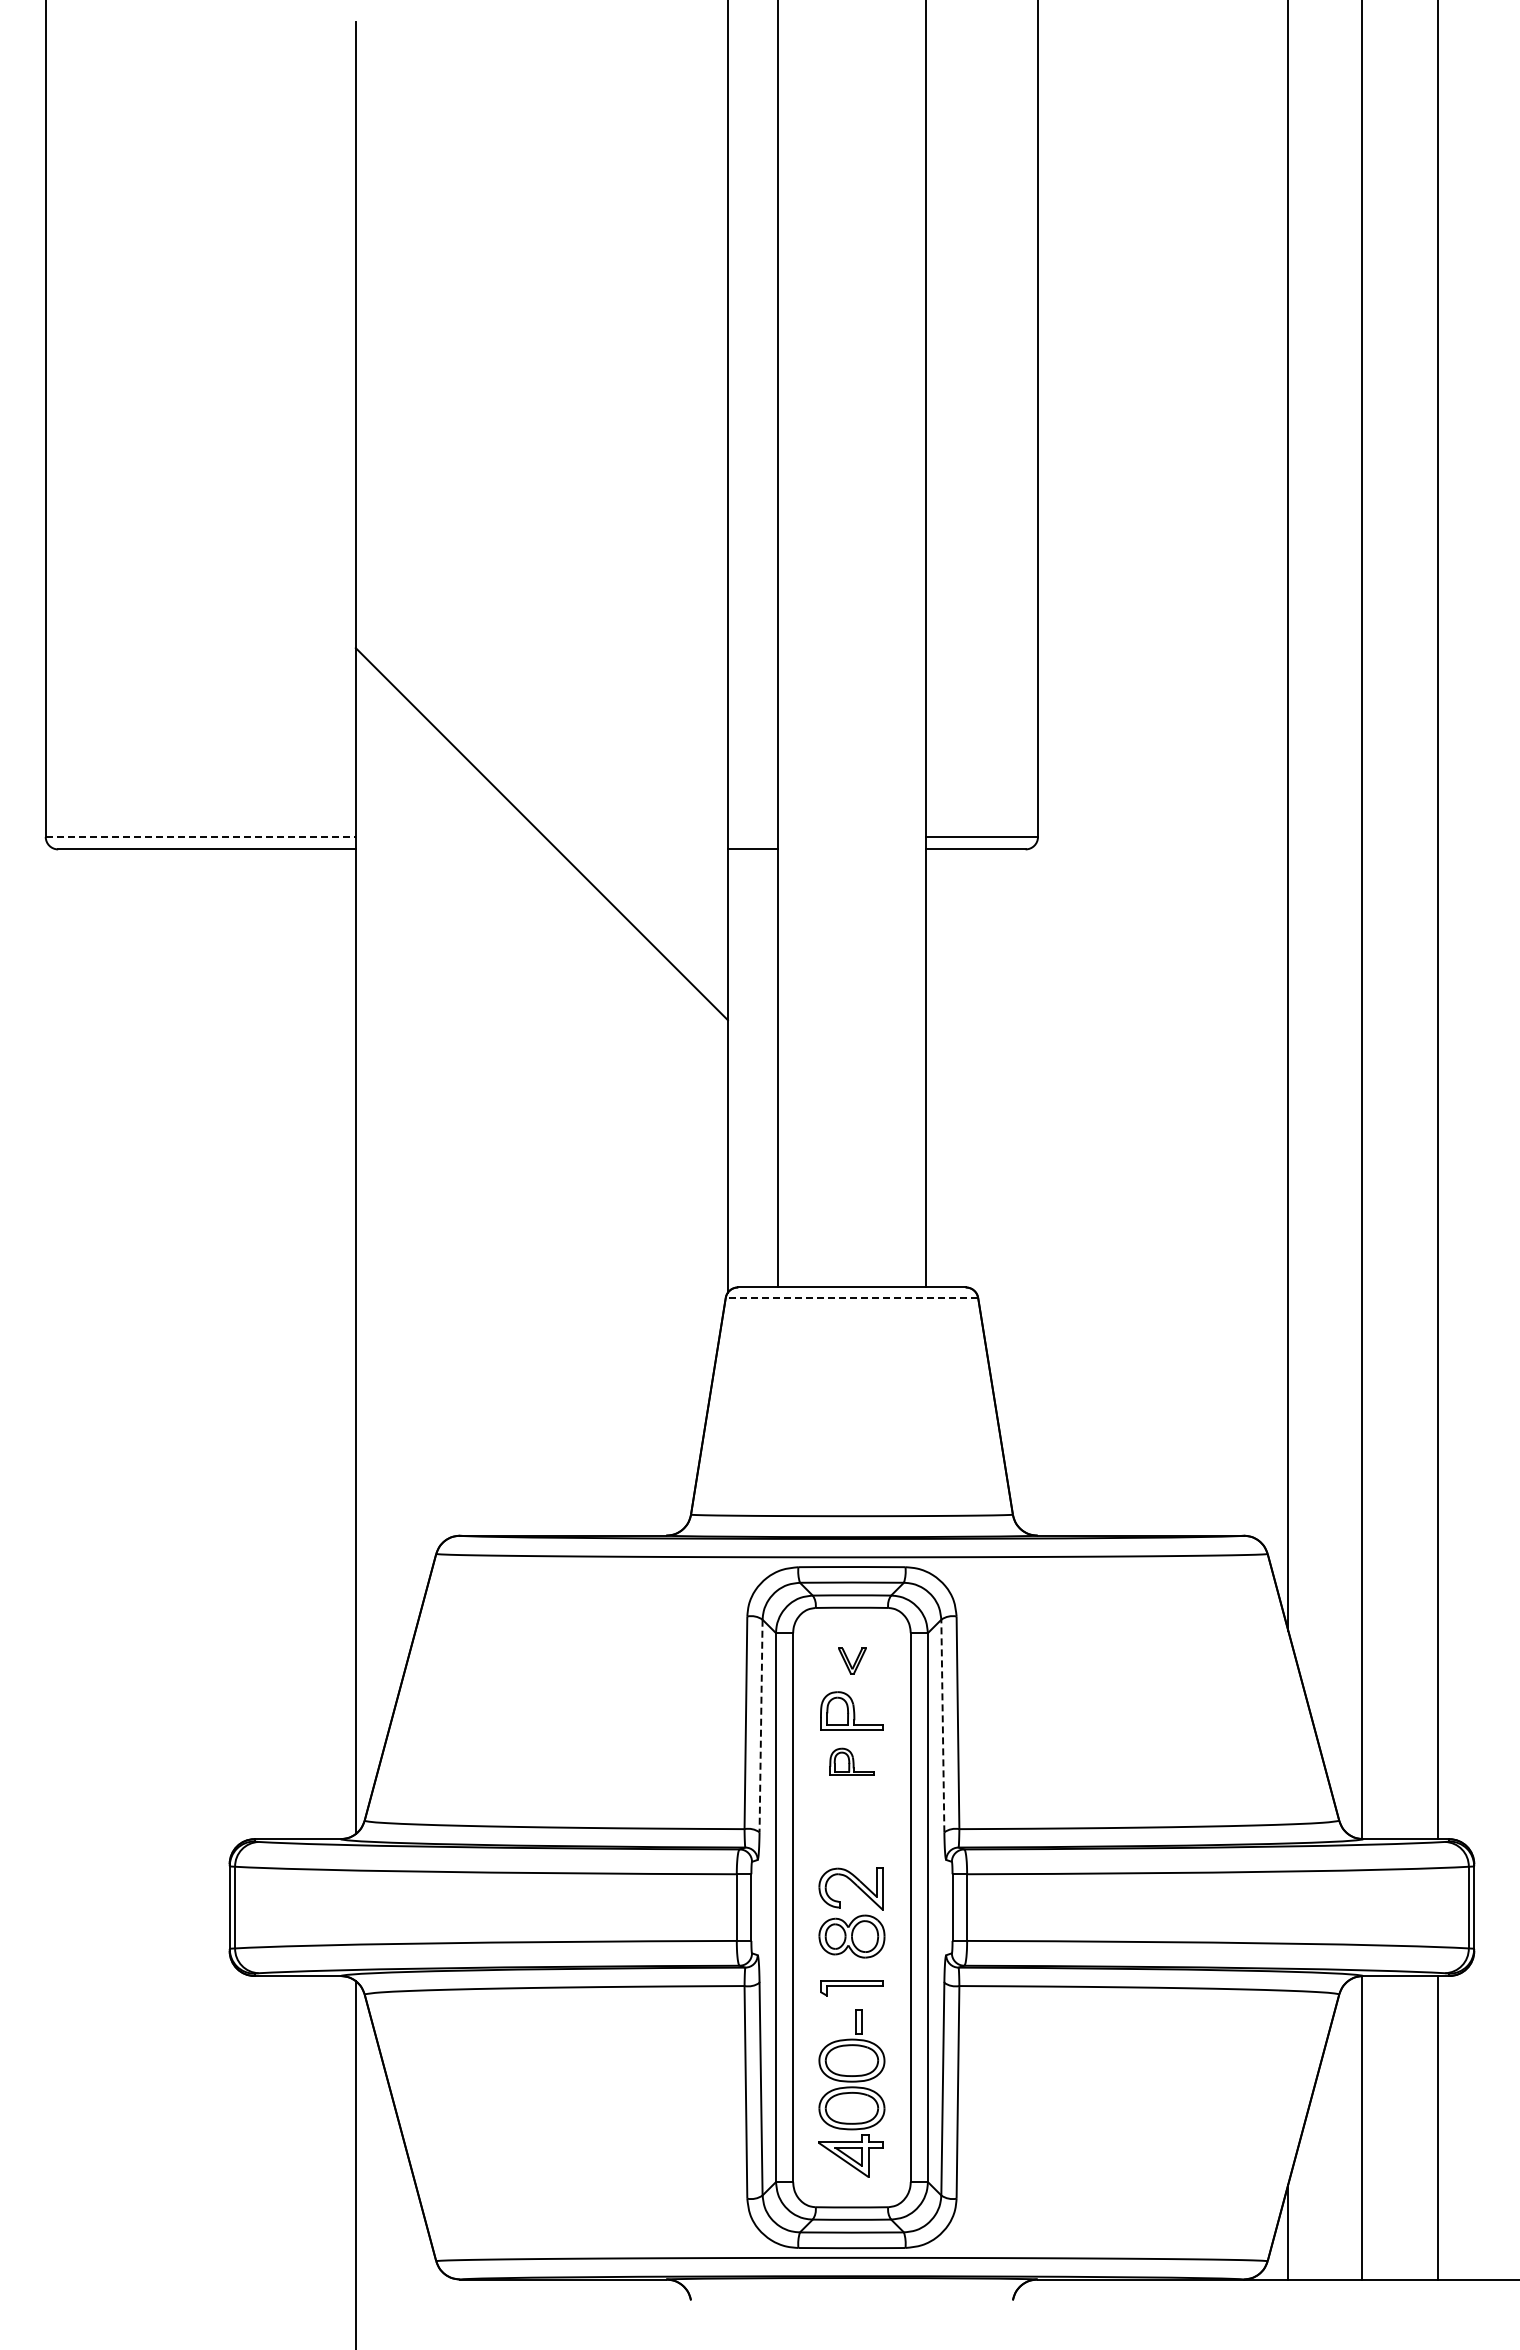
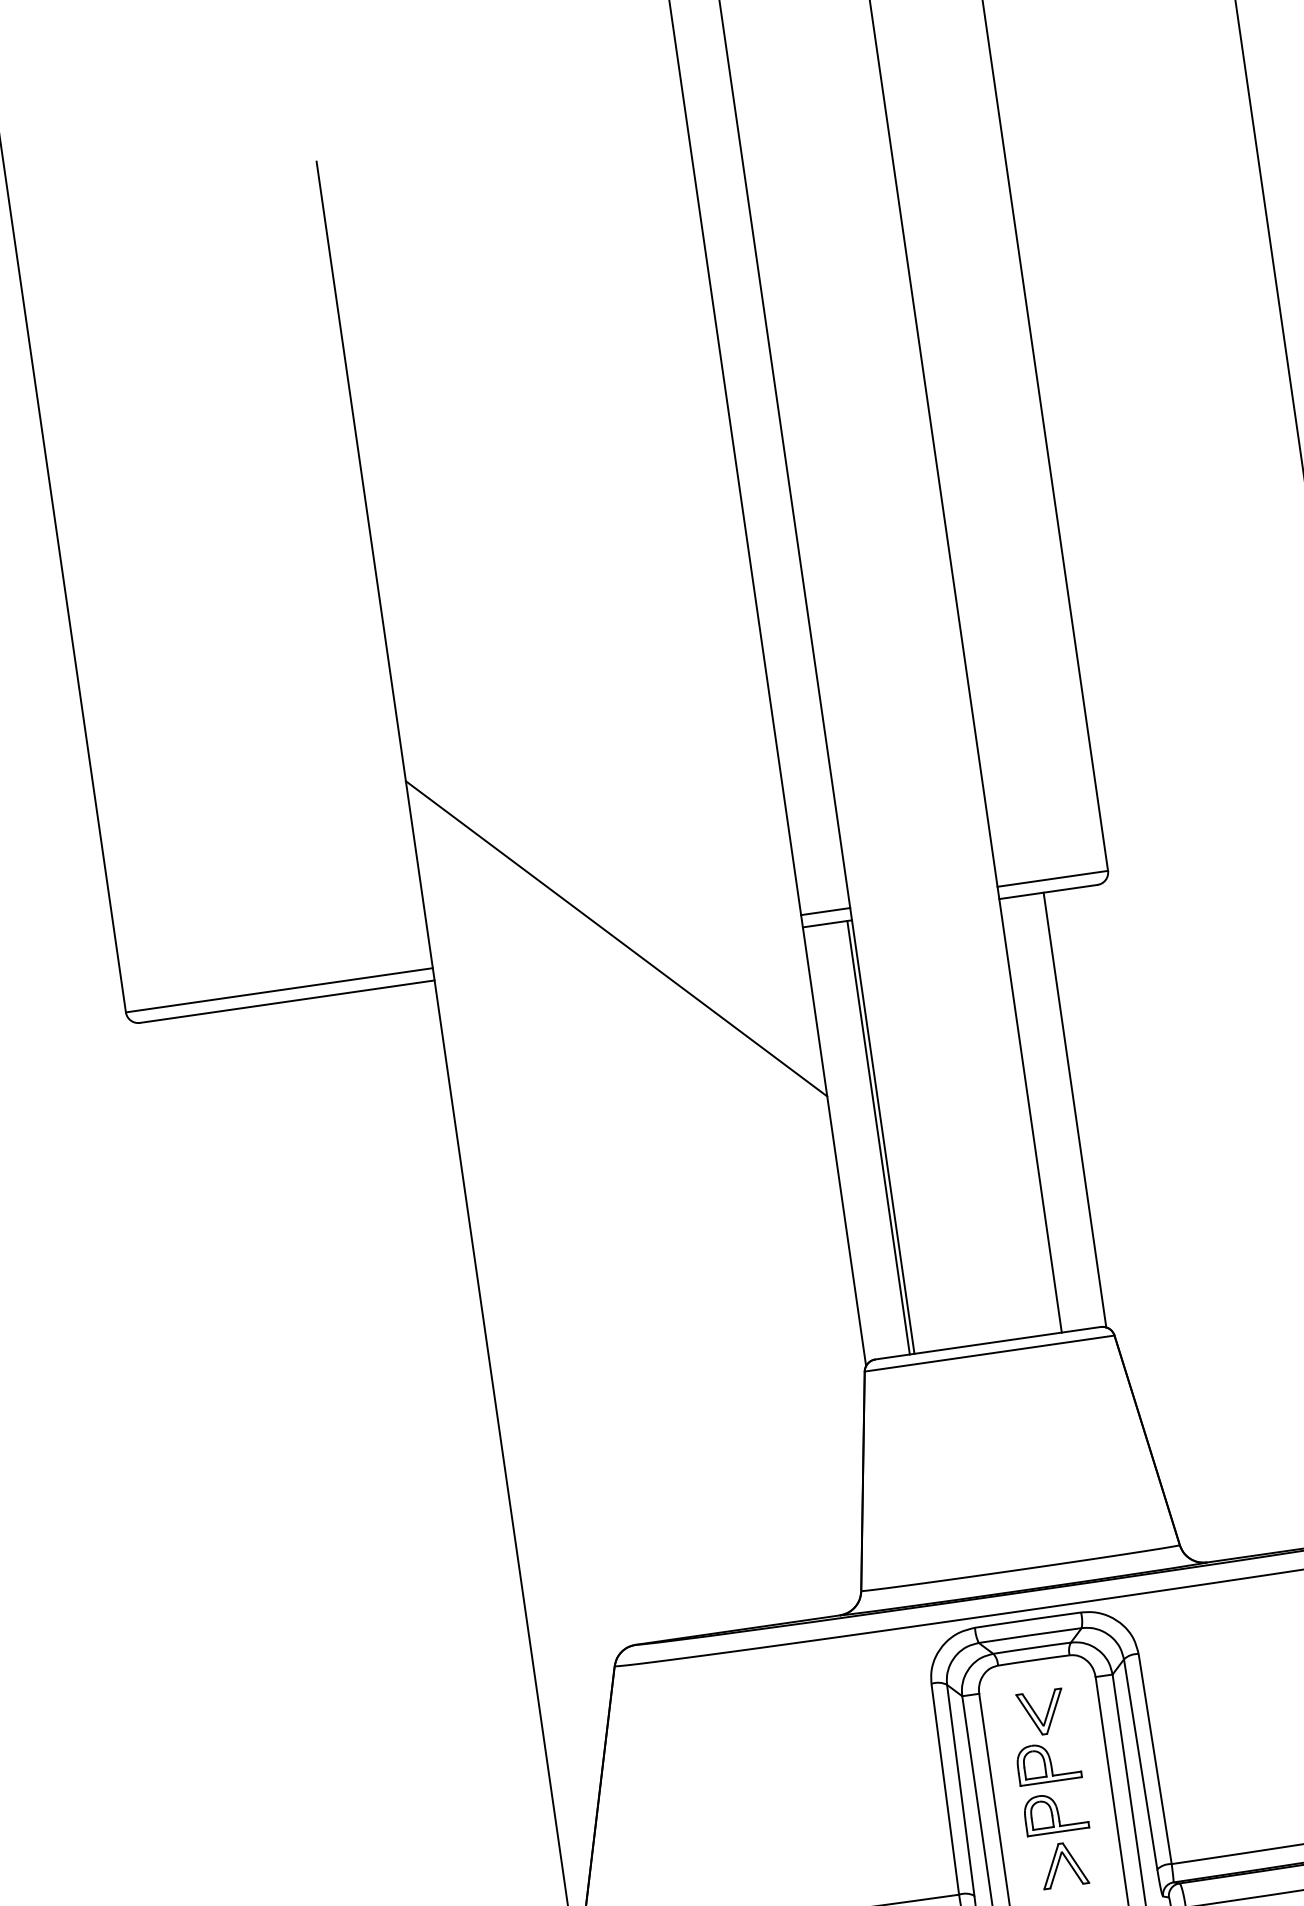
line: (201, 837) -> (280, 990), dashed -> solid
line: (752, 837) -> (825, 912), added
line: (772, 1068) -> (878, 1137), added
line: (971, 1068) -> (1075, 1109), added
line: (851, 1297) -> (989, 1353), dashed -> solid
part: (852, 1661) -> (1042, 1713), size x1.67
line: (942, 1725) -> (1140, 1763), dashed -> solid
line: (761, 1726) -> (961, 1790), dashed -> solid
part: (851, 1761) -> (1055, 1812), size x1.43
part: (852, 1814) -> (1063, 1864), added

